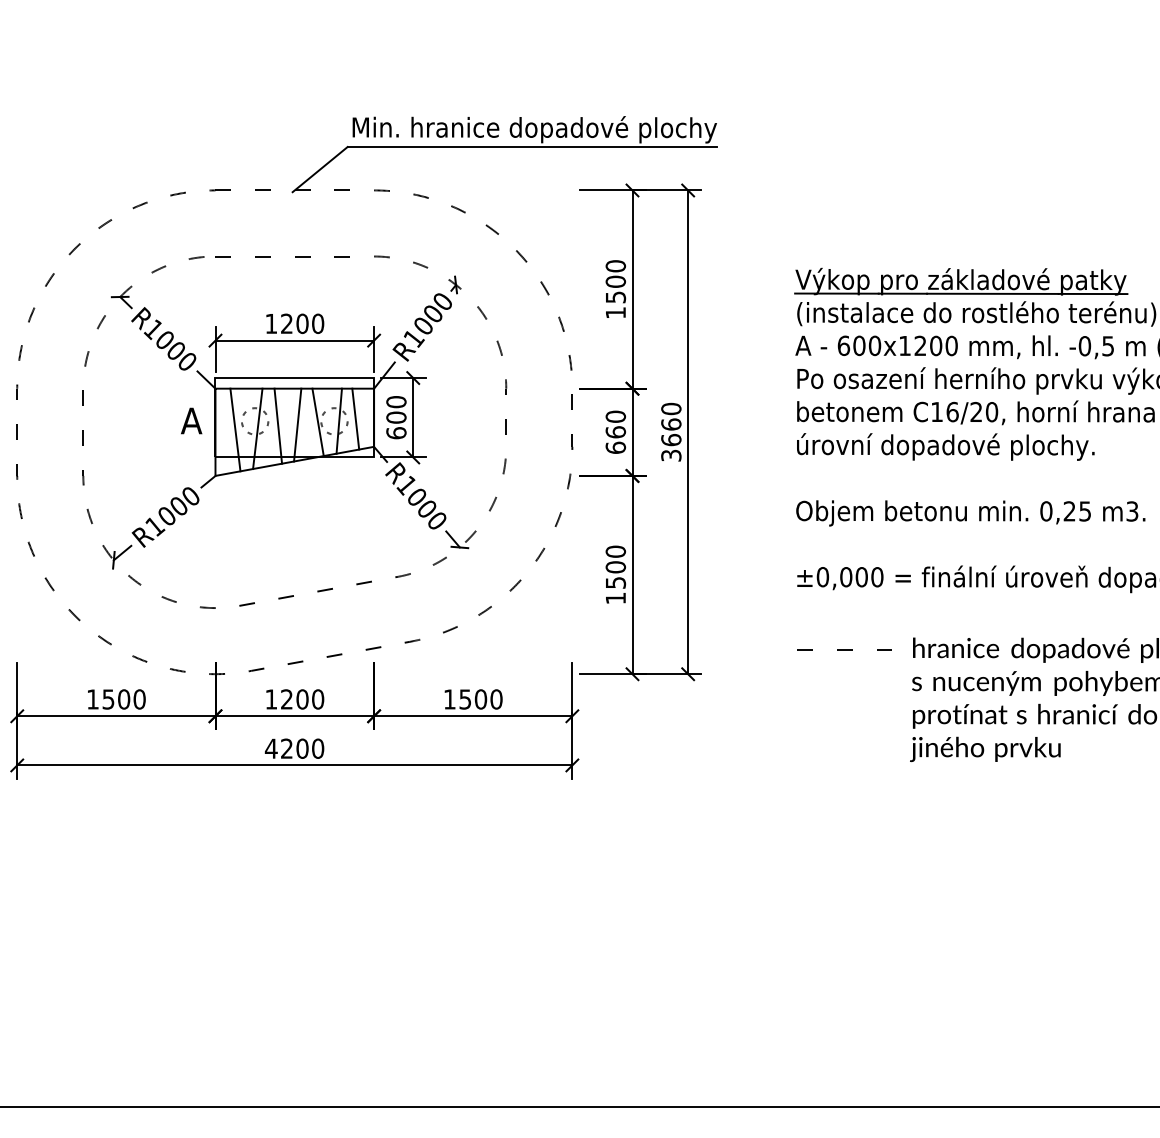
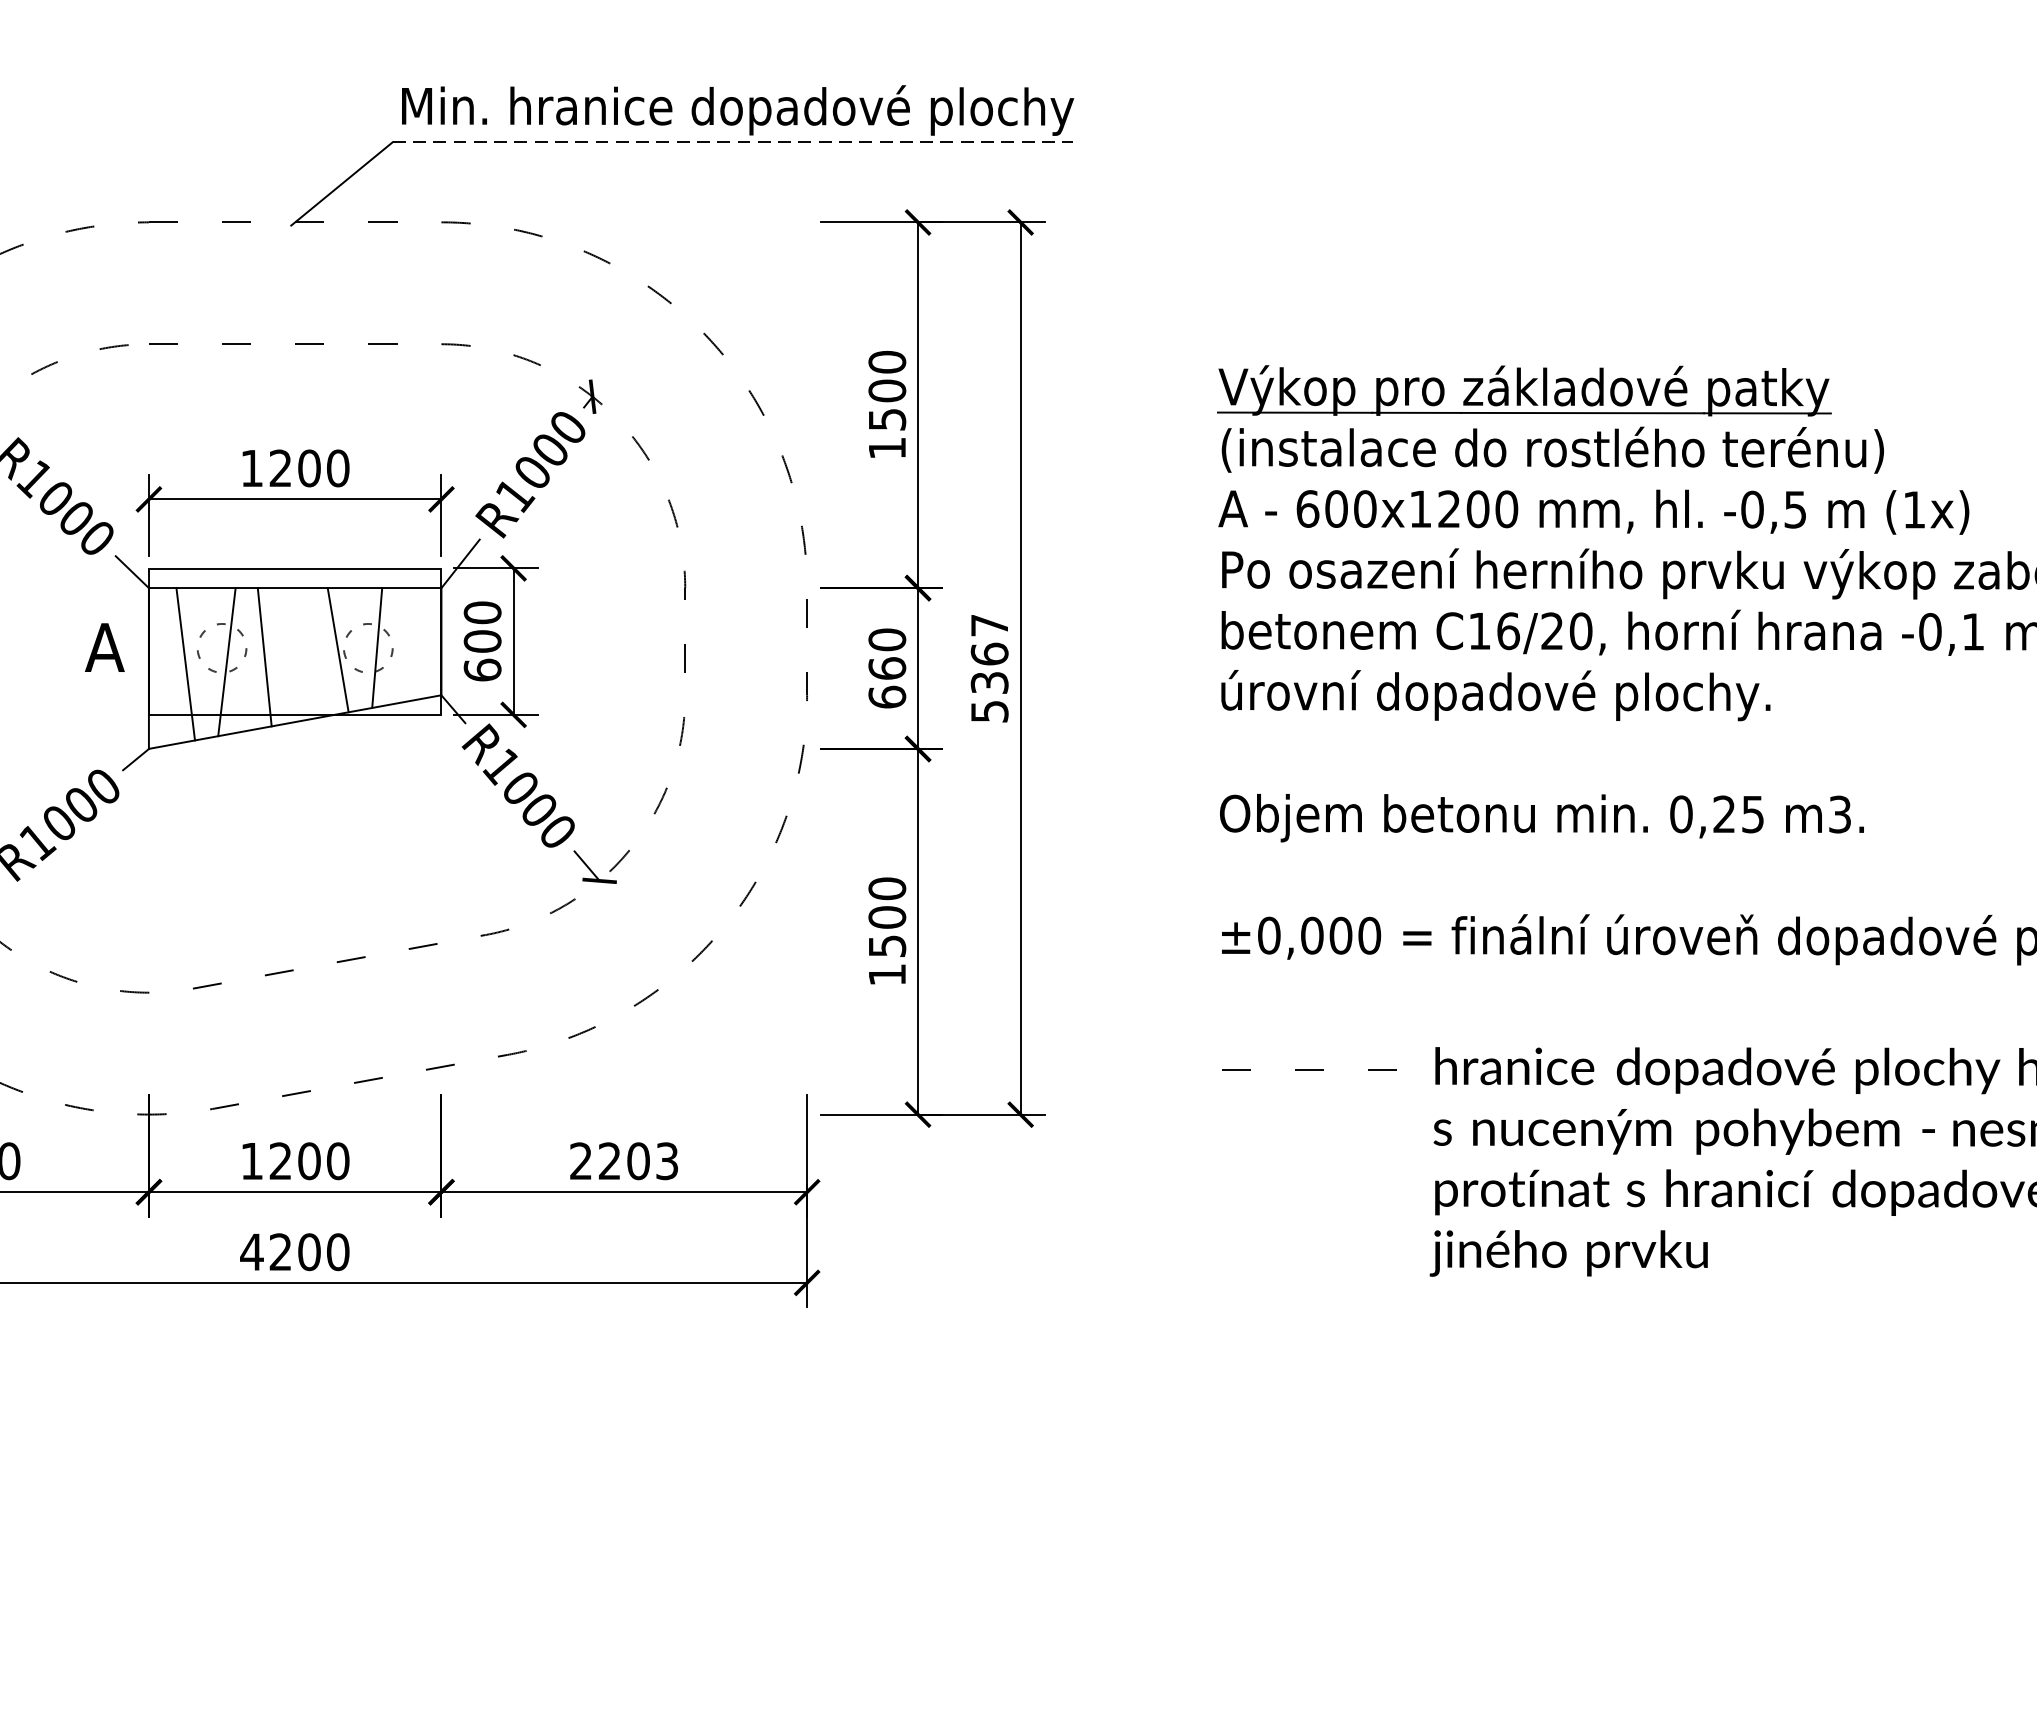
line: (532, 147) -> (733, 143), solid -> dashed
line: (355, 418) -> (407, 643), removed
line: (297, 424) -> (300, 654), removed
text: (671, 431) -> (989, 666), 3660 -> 5367
text: (473, 699) -> (624, 1161), 1500 -> 2203

